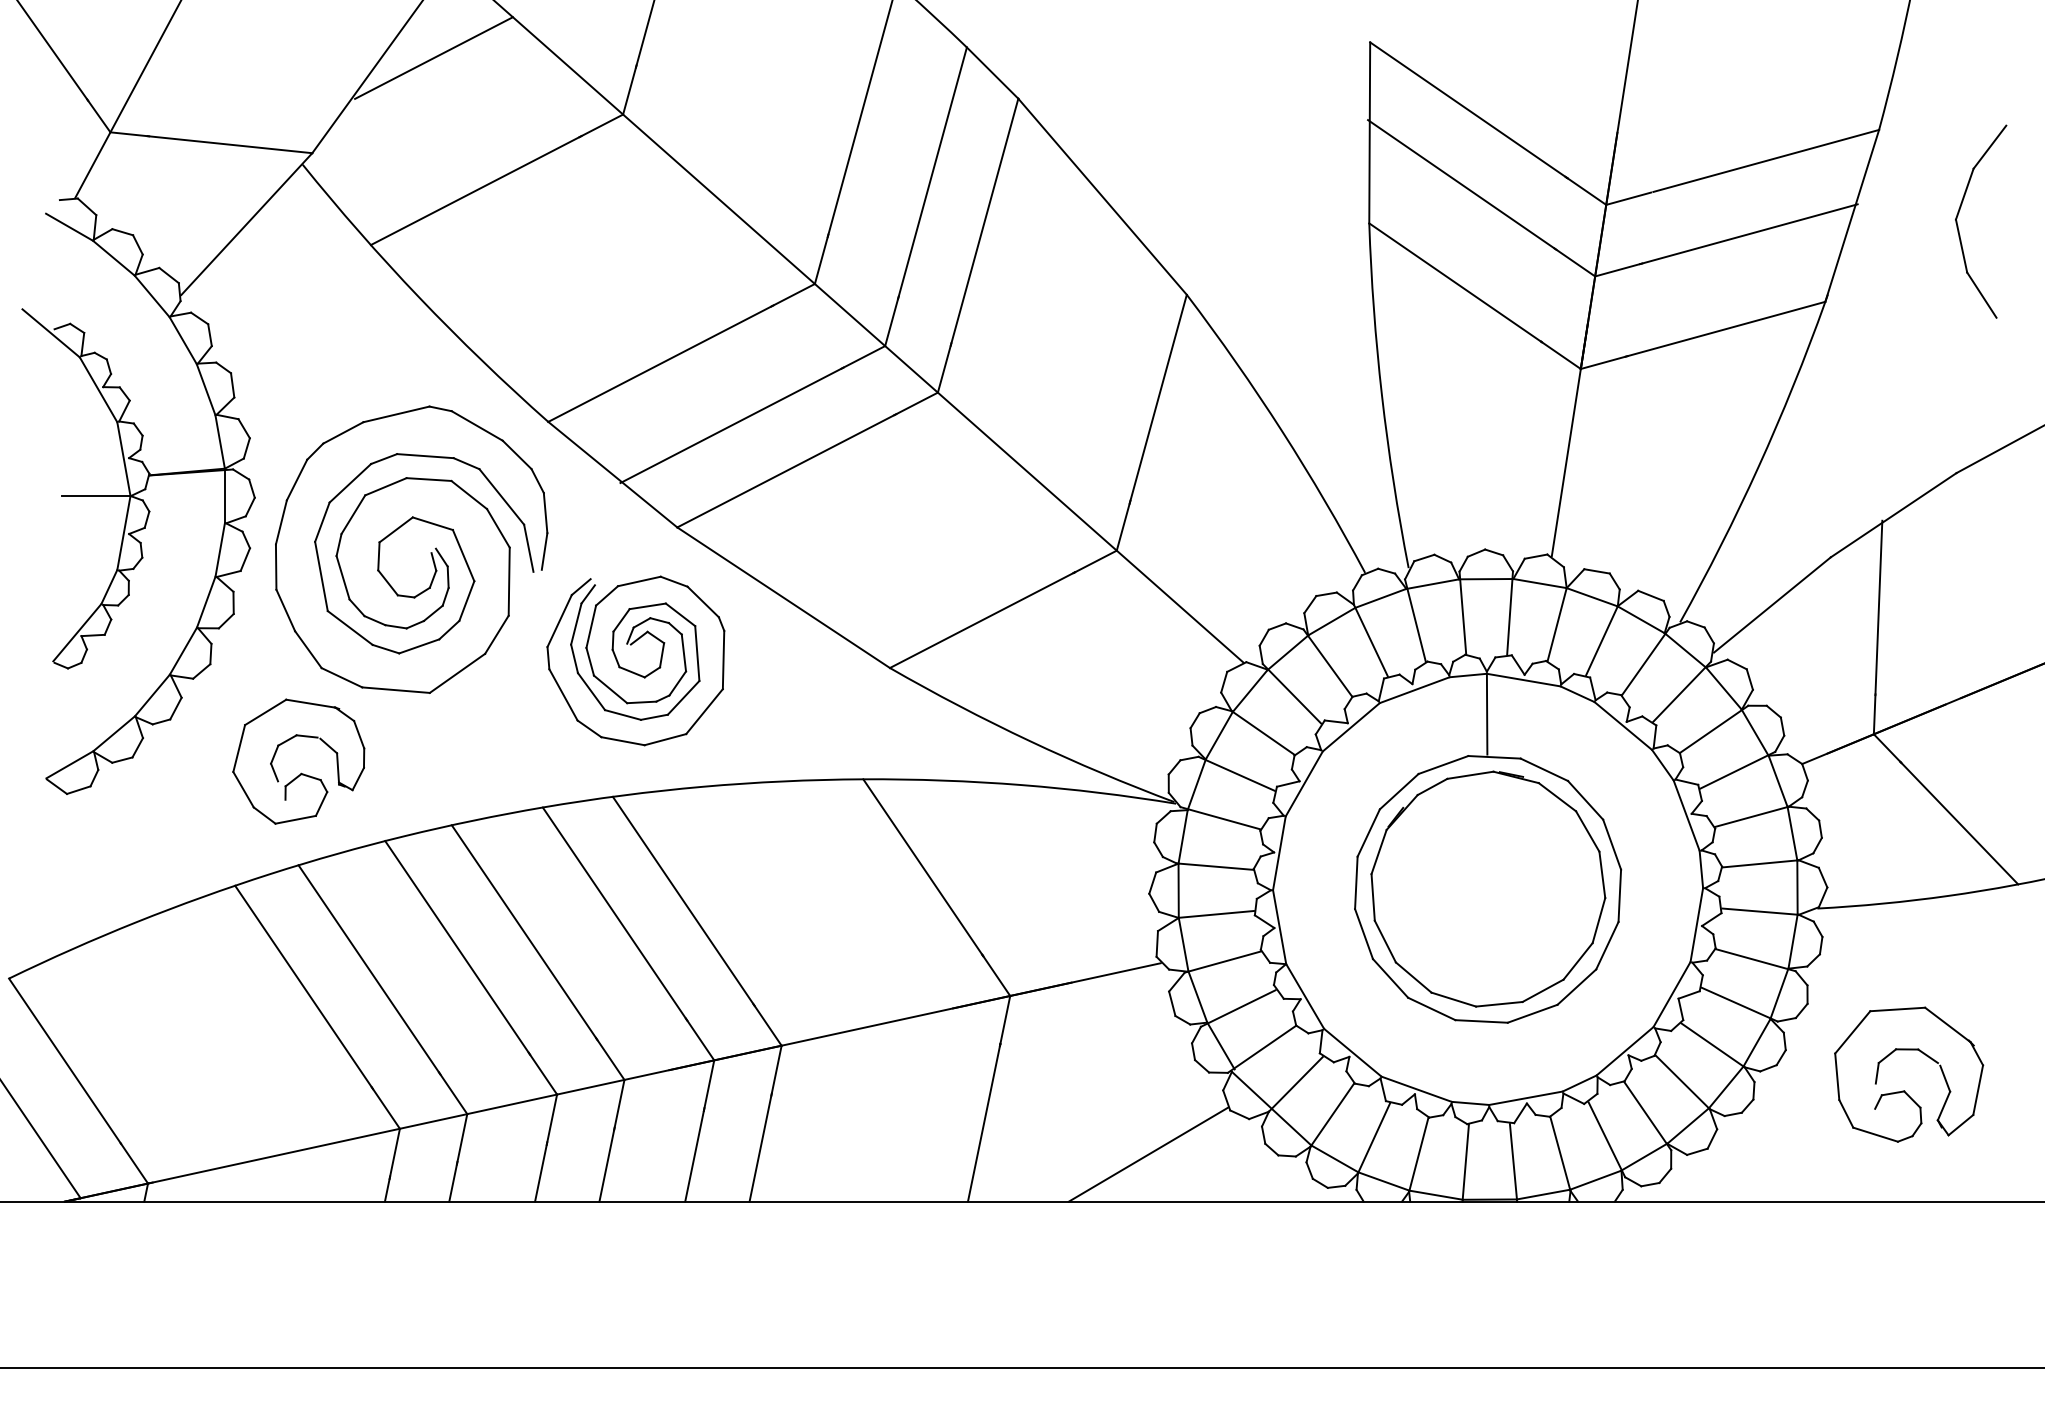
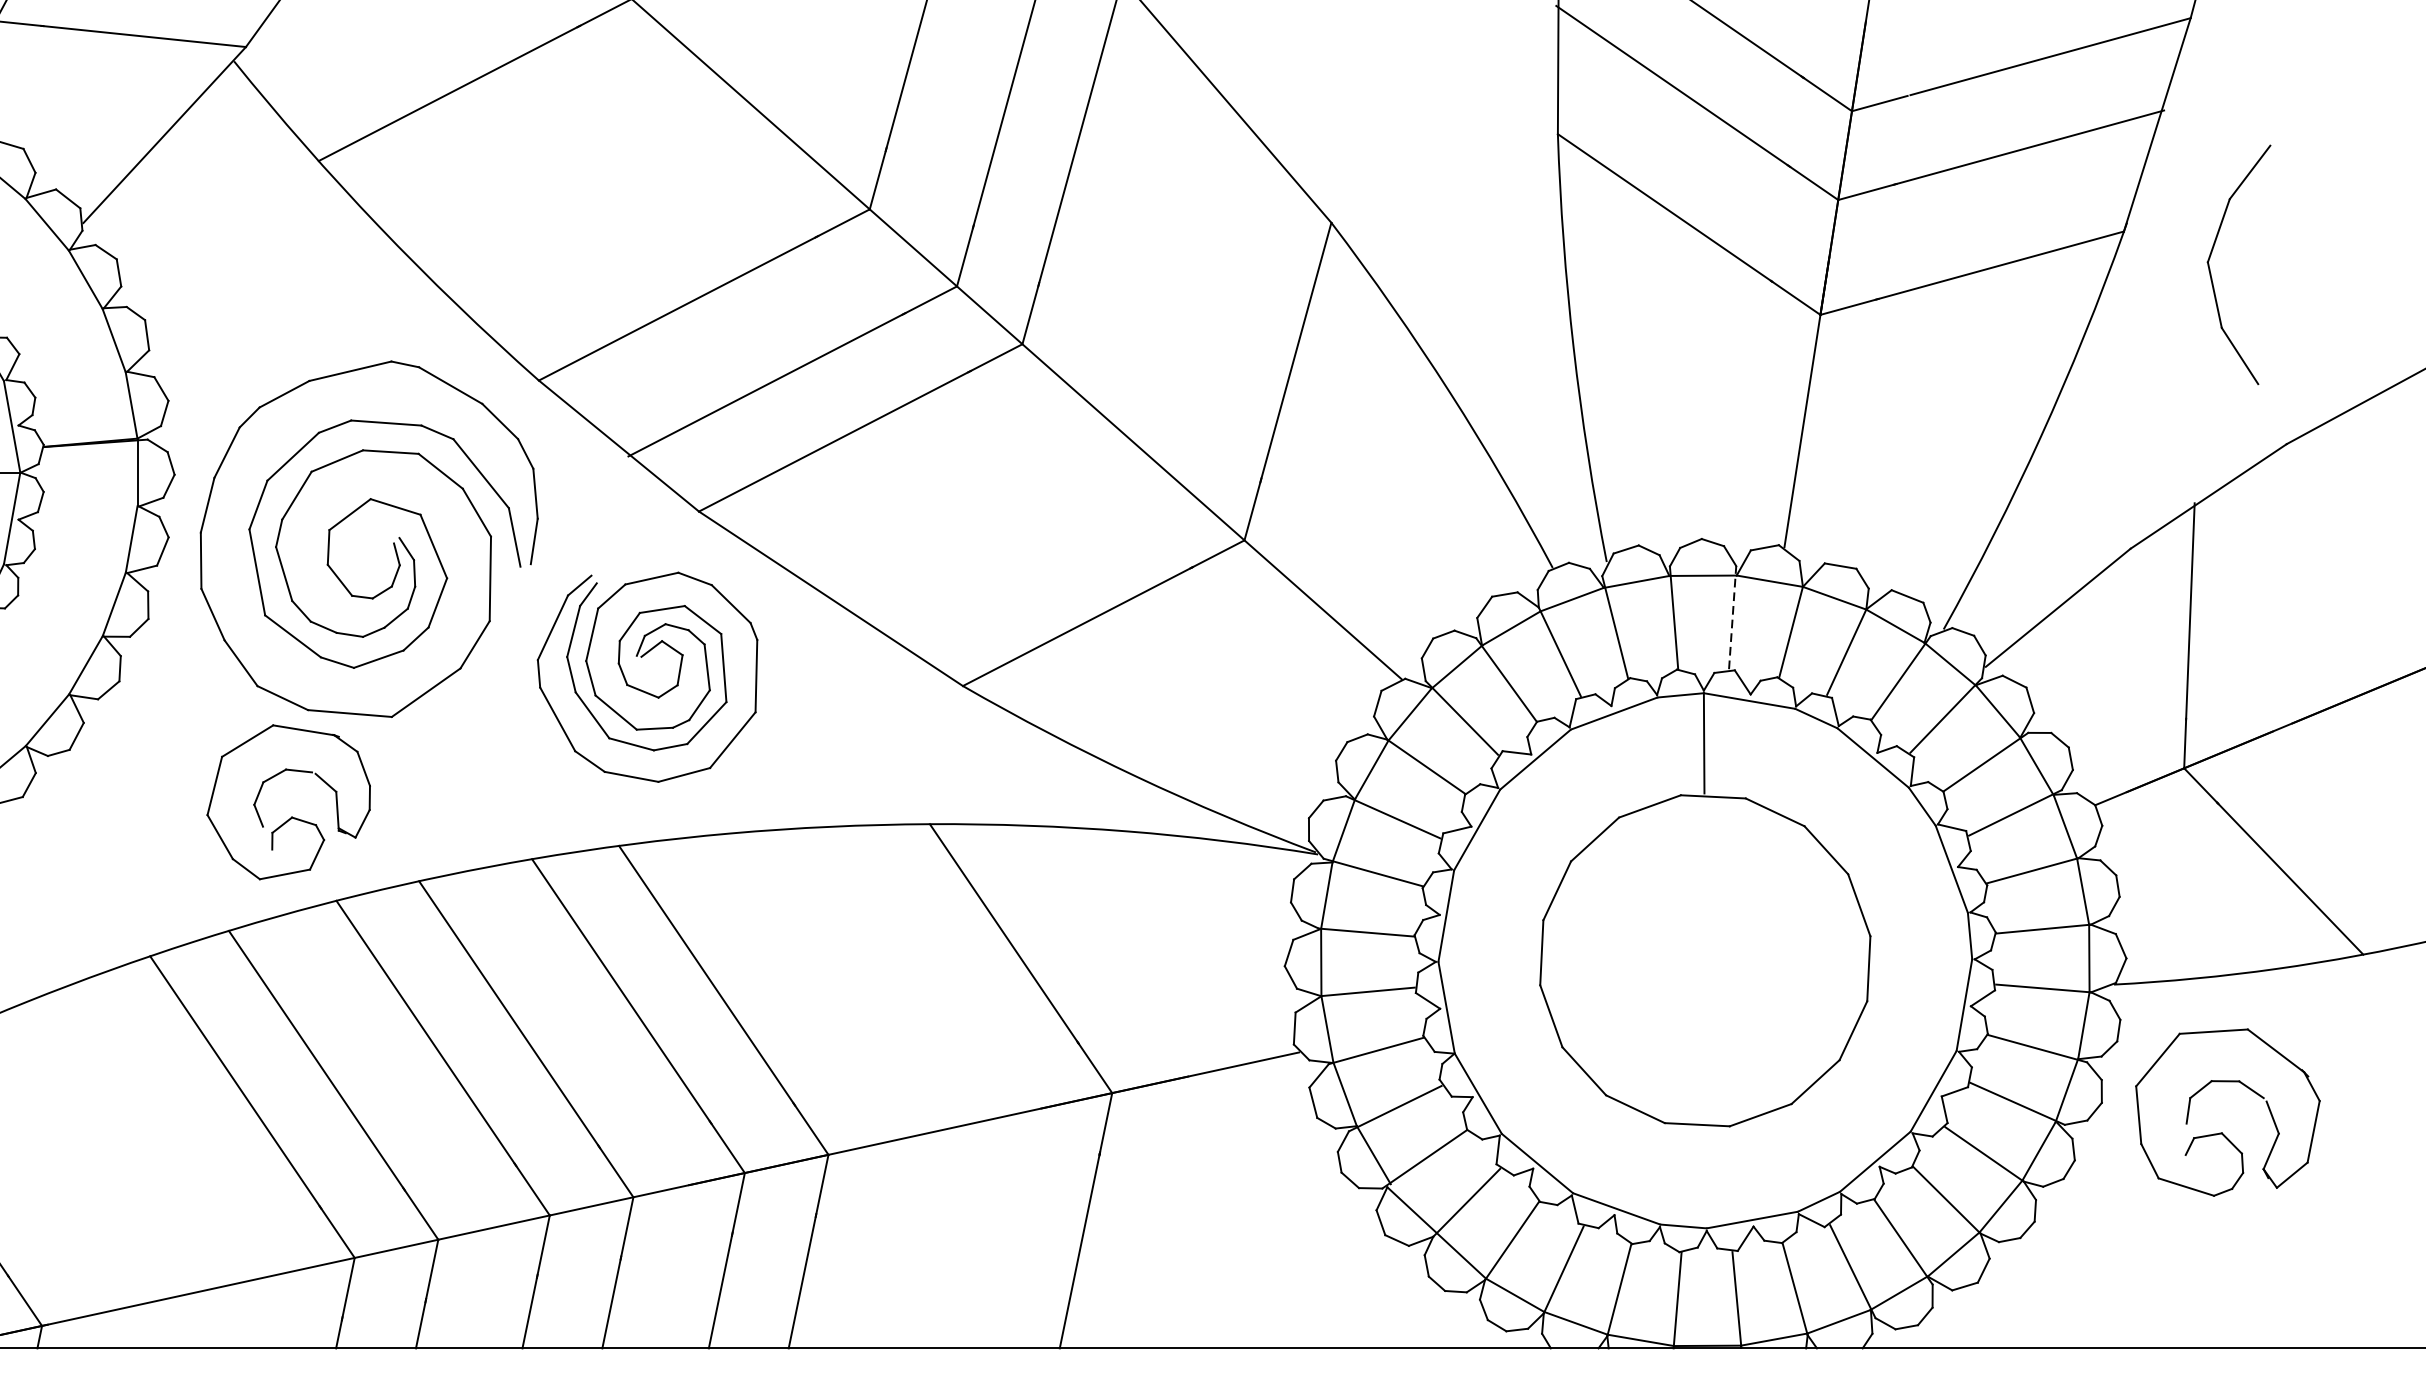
part: (1958, 225) -> (2211, 269), moved
line: (1510, 612) -> (1733, 617), solid -> dashed
part: (301, 772) -> (292, 815), moved
part: (1488, 888) -> (1705, 959), removed
part: (1904, 1090) -> (2222, 1132), moved
line: (1148, 1154) -> (1283, 1289), removed

